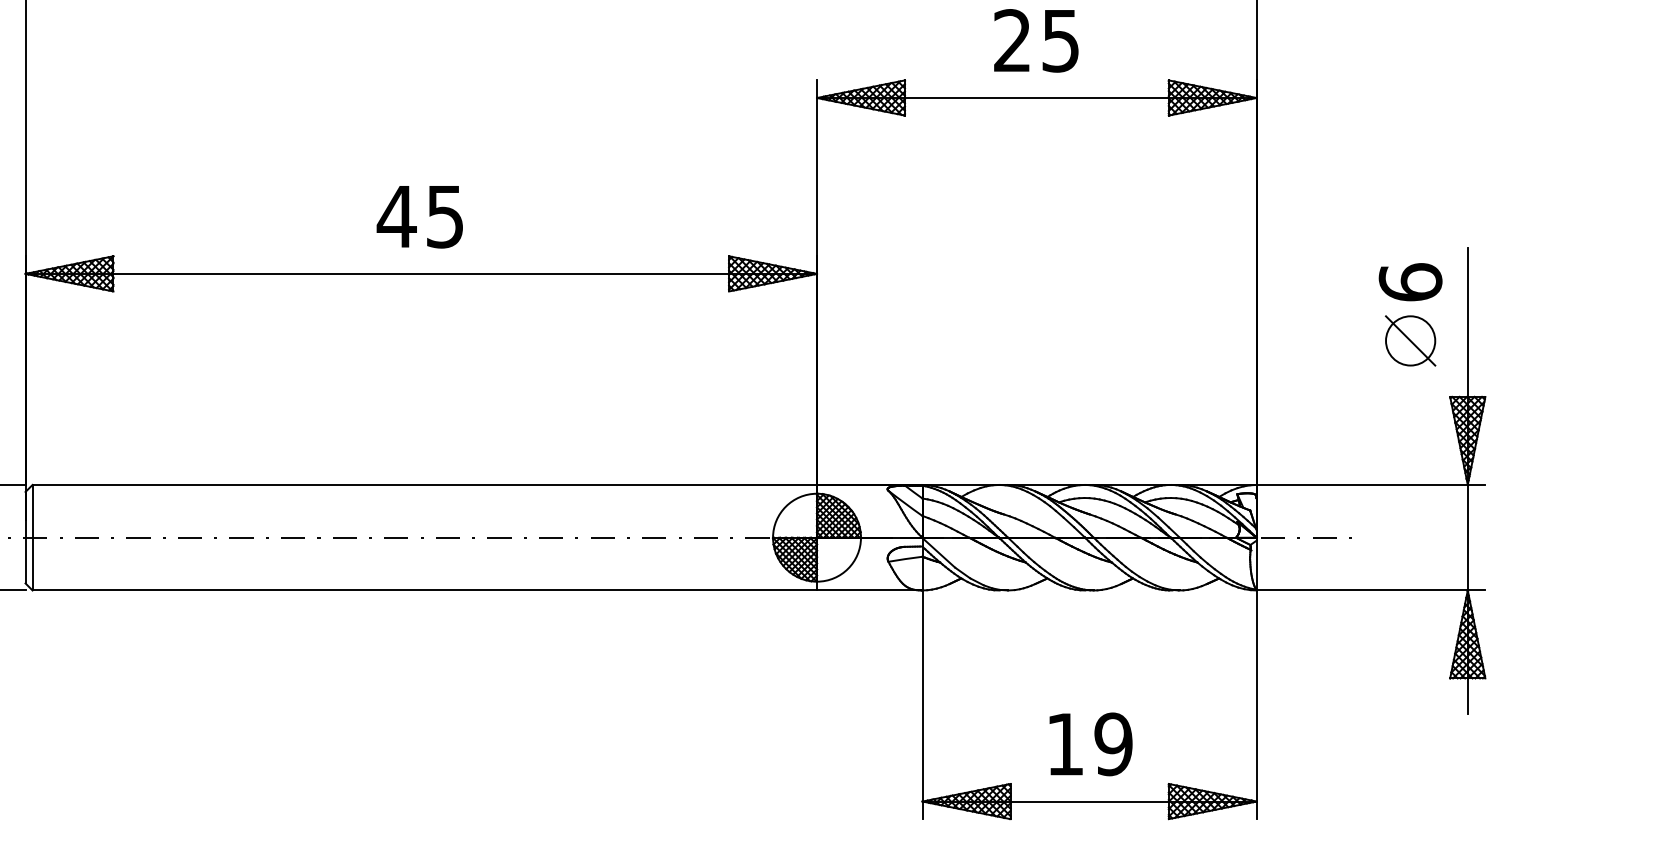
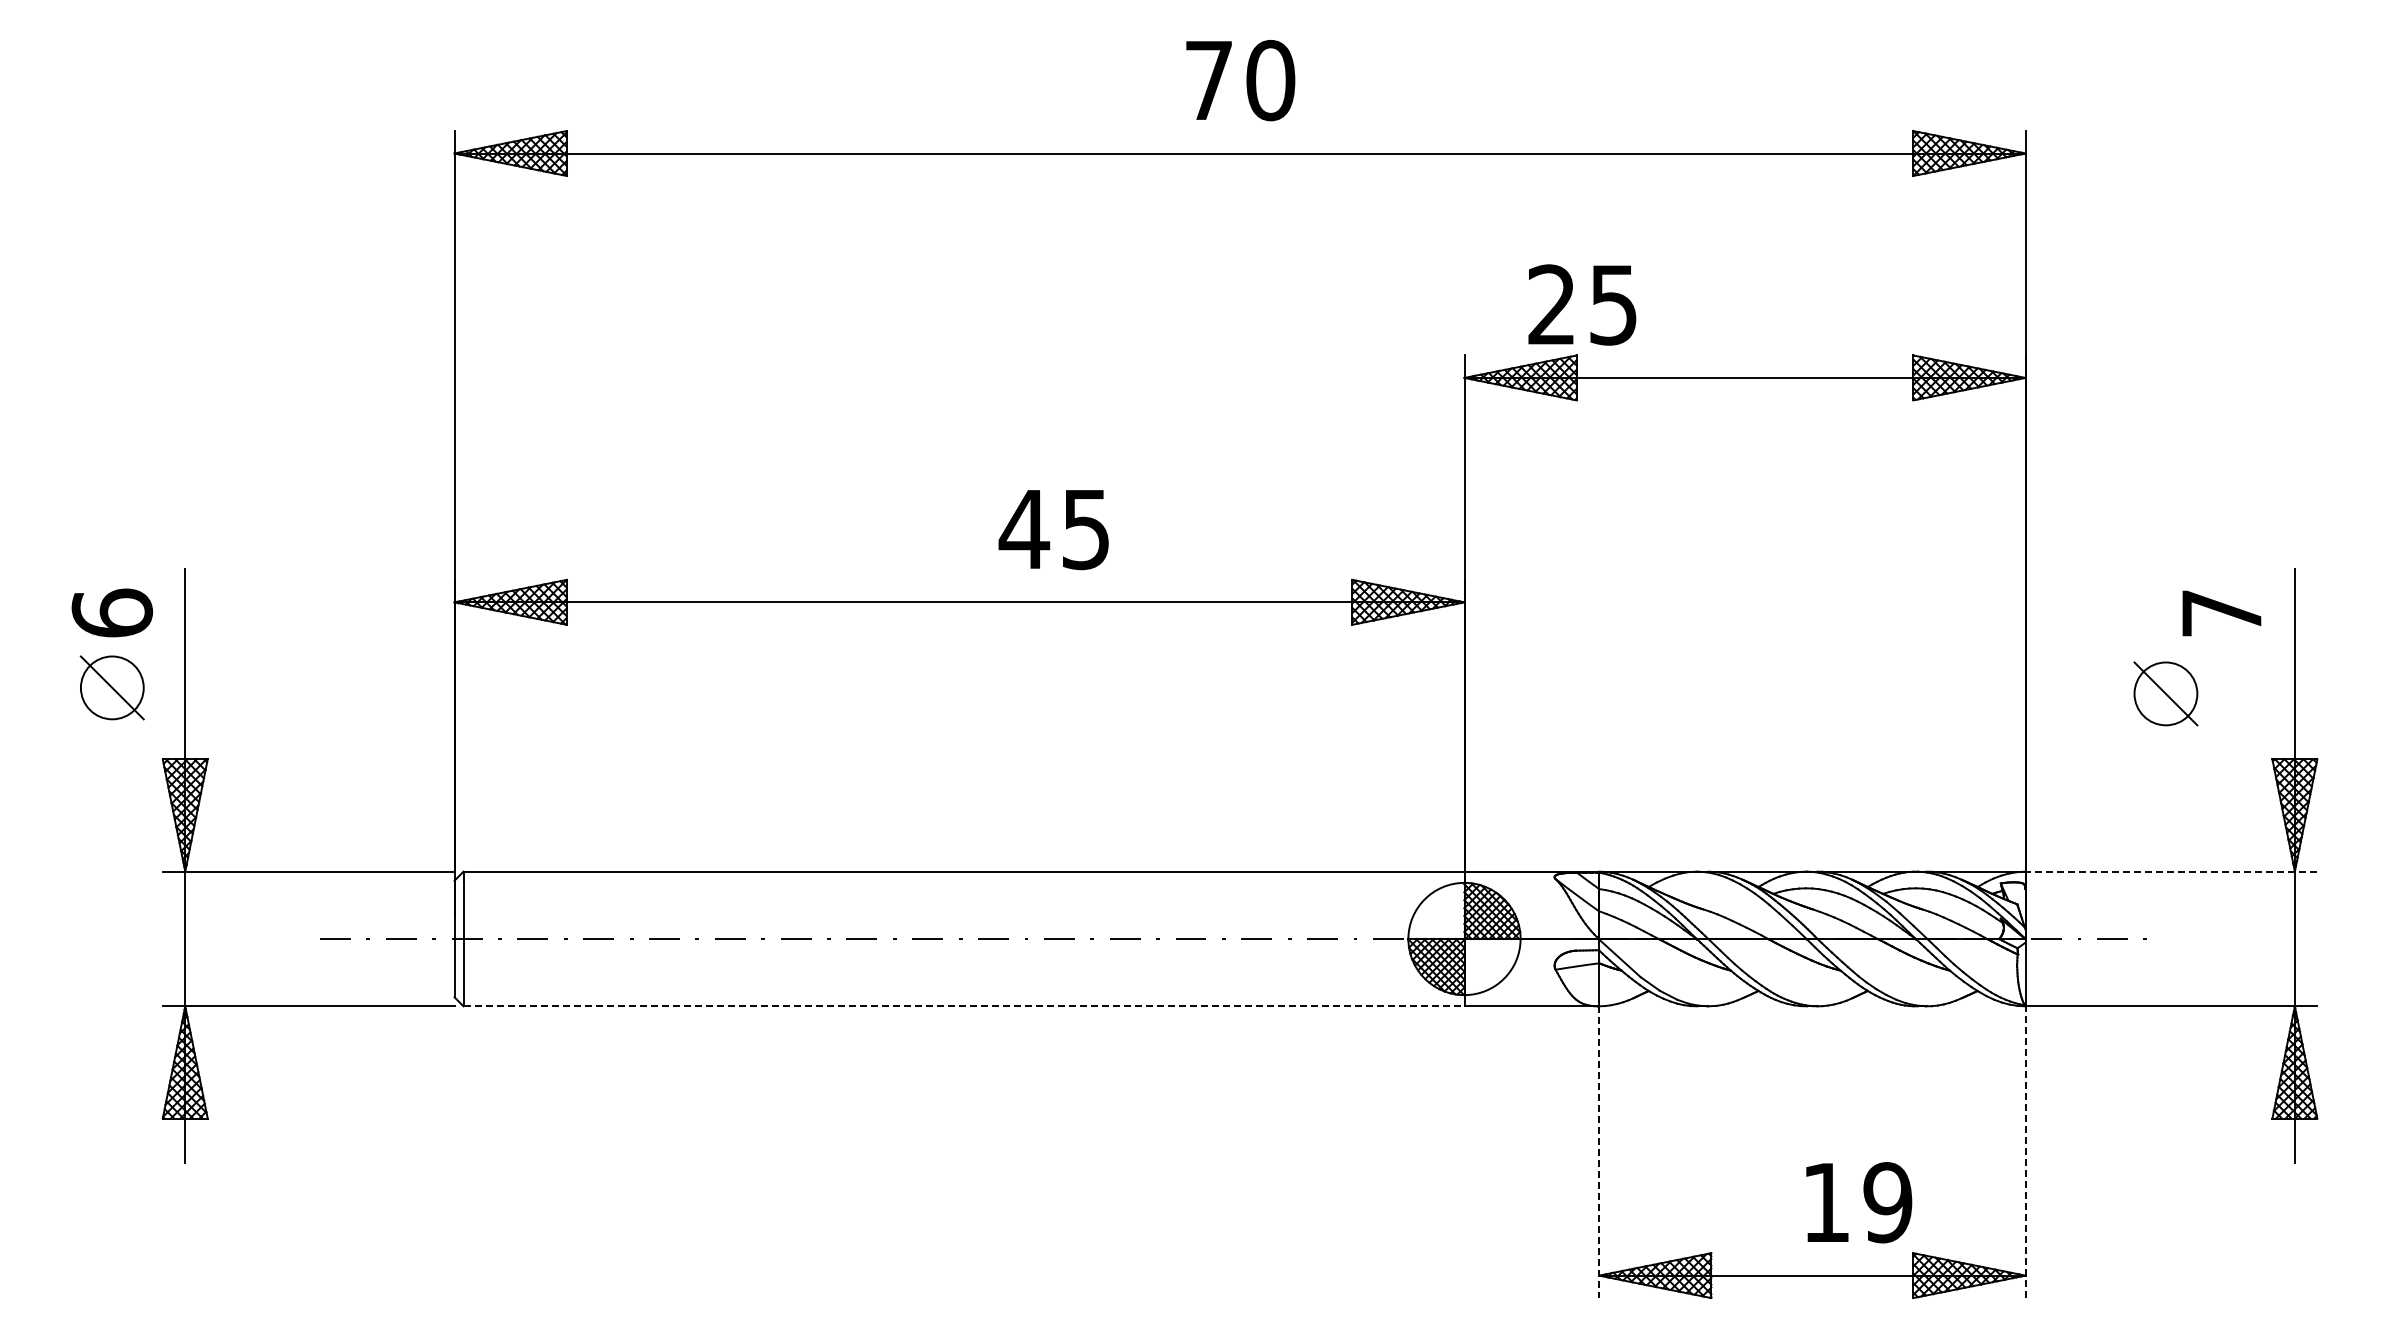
text: (1036, 40) -> (1582, 304), moved
text: (419, 217) -> (1053, 530), moved
text: (1410, 281) -> (2221, 612), 6 -> 7
part: (1410, 340) -> (2165, 693), moved
line: (1371, 484) -> (2171, 871), solid -> dashed
line: (425, 590) -> (964, 1006), solid -> dashed
line: (922, 705) -> (1599, 1152), solid -> dashed
line: (1256, 705) -> (2025, 1152), solid -> dashed
text: (1091, 744) -> (1859, 1202), moved

